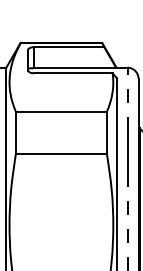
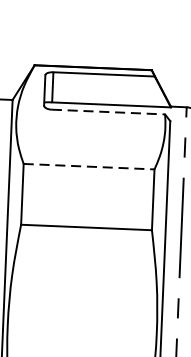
line: (73, 73) -> (108, 112), solid -> dashed
line: (61, 111) -> (89, 166), solid -> dashed

